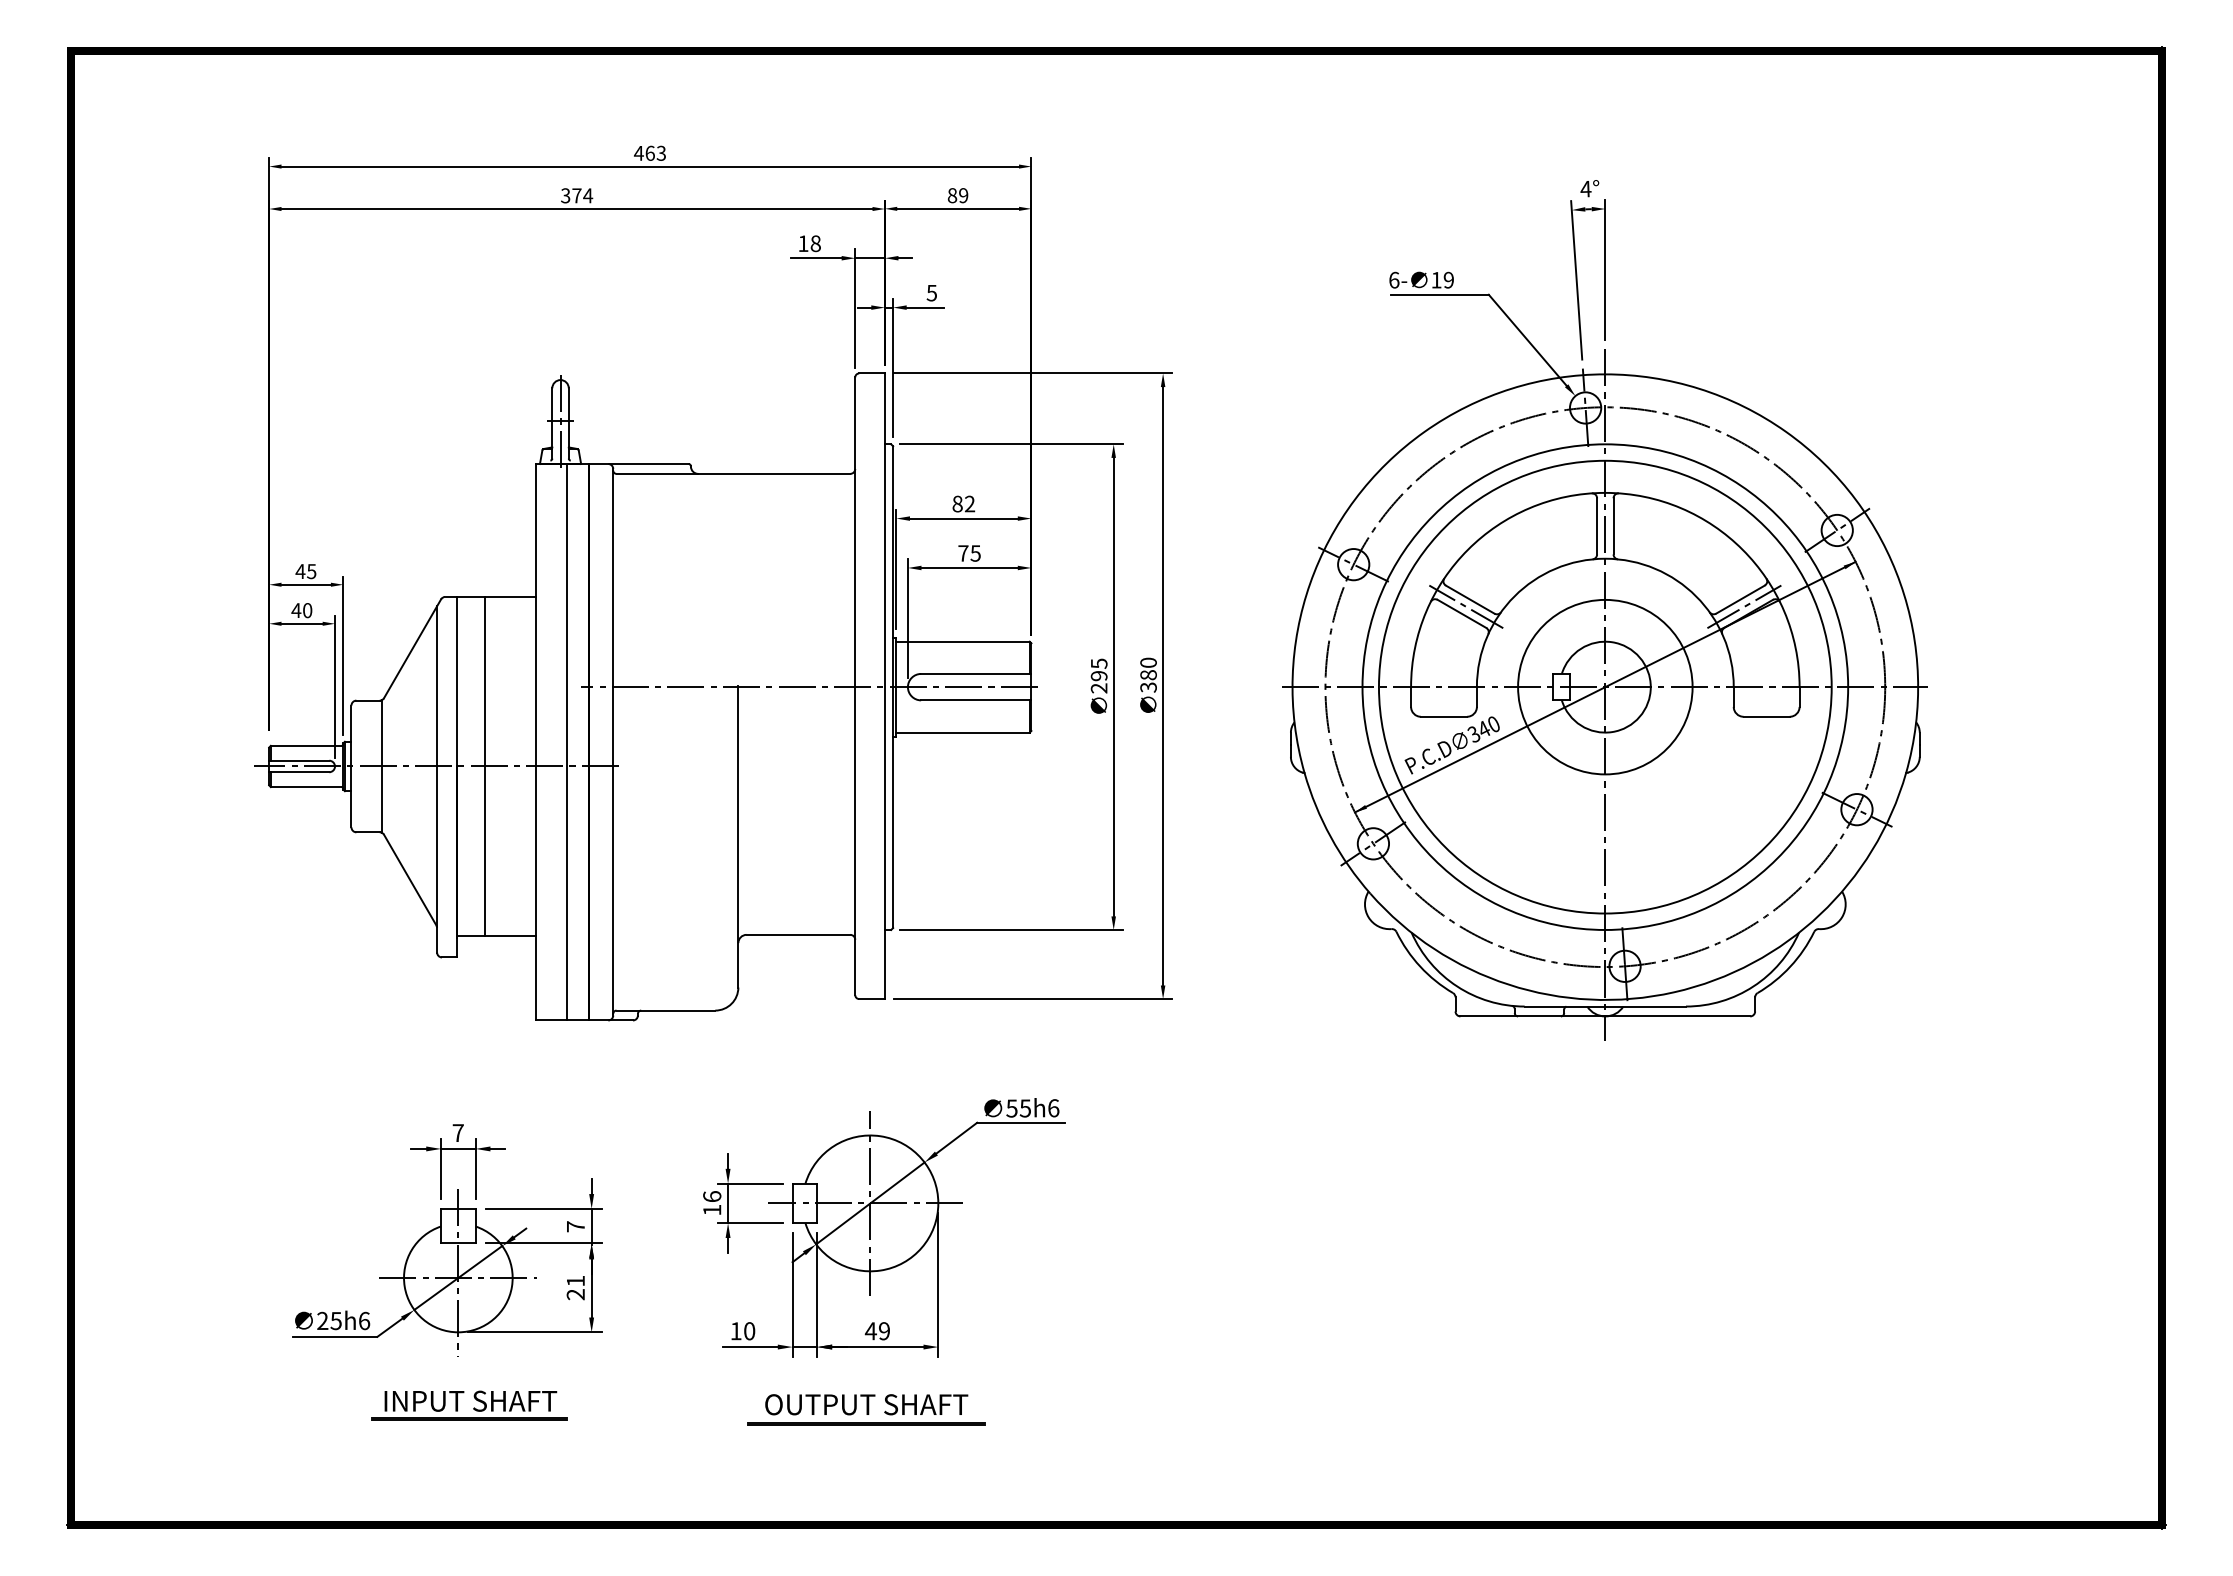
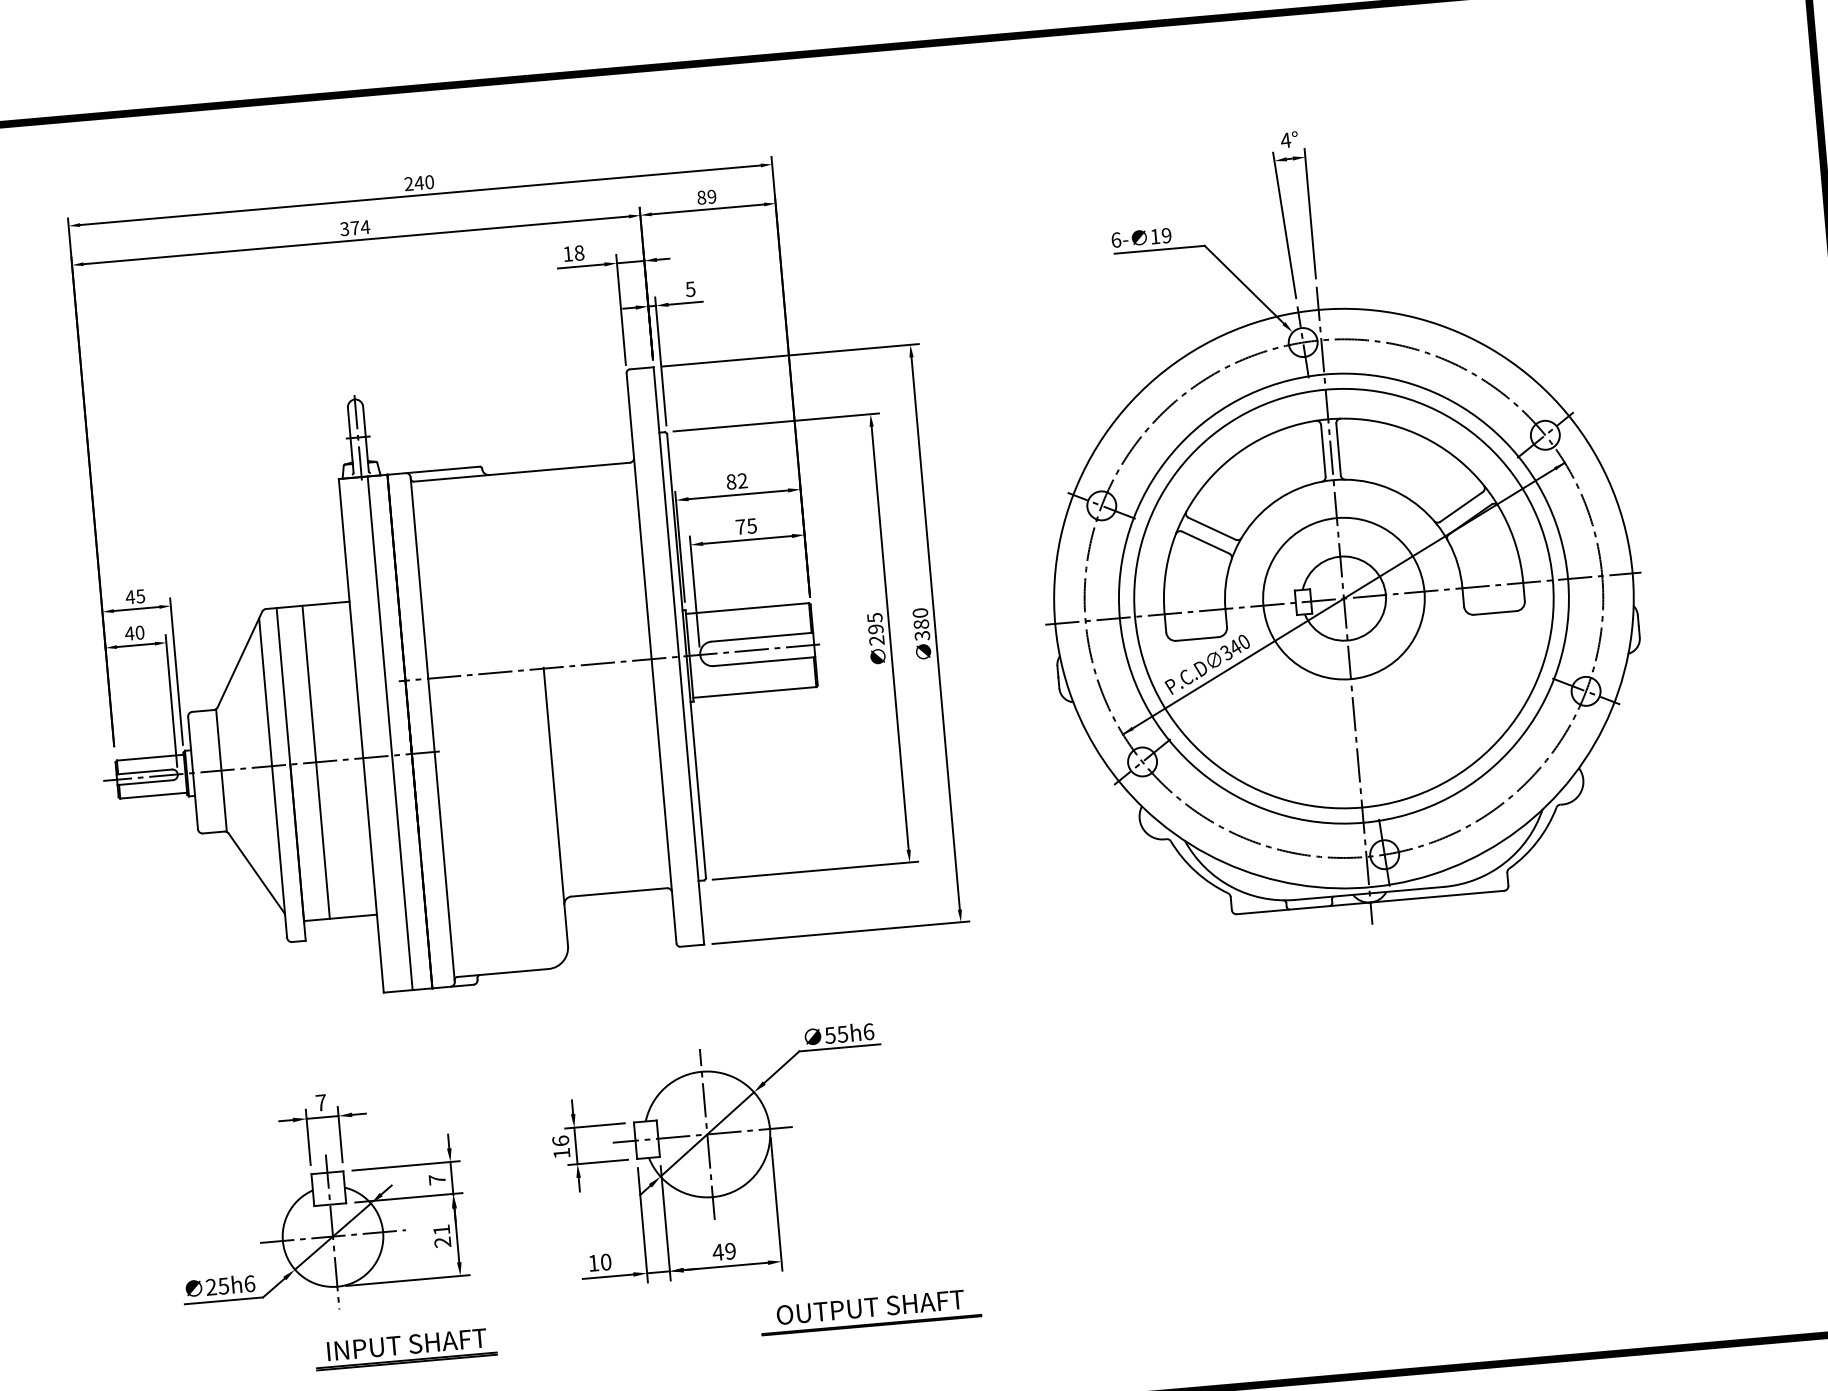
text: (649, 152) -> (418, 182), 463 -> 240
line: (1466, 606) -> (1209, 535), removed
line: (1744, 606) -> (1465, 512), removed
part: (469, 1405) -> (406, 1348), moved
part: (866, 1409) -> (870, 1311), moved

